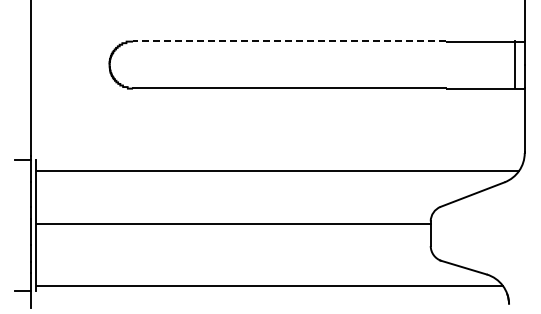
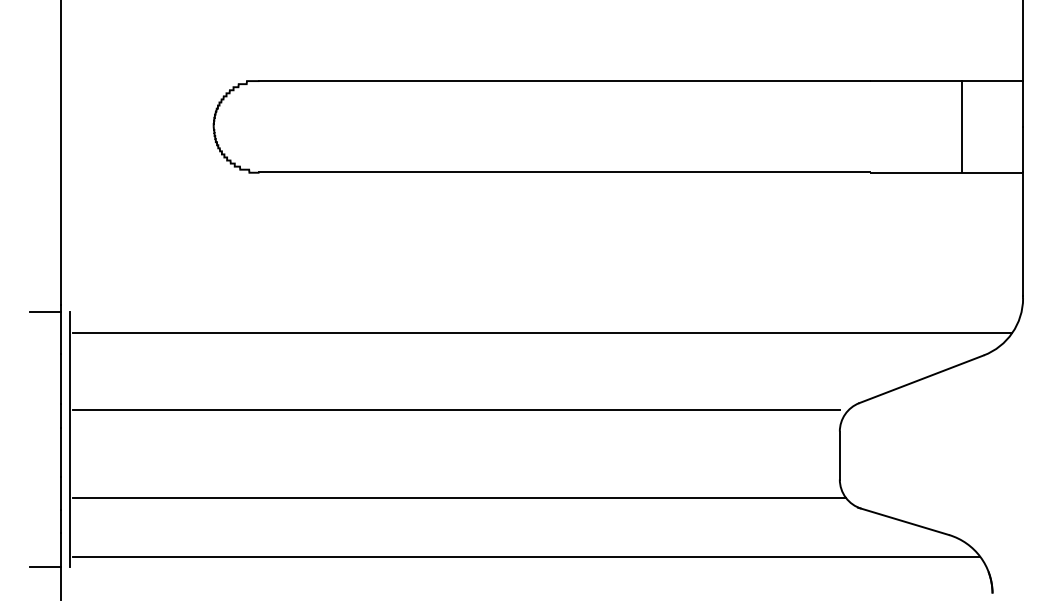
line: (289, 41) -> (564, 80), dashed -> solid
line: (515, 64) -> (962, 125), moved
line: (233, 224) -> (455, 410), moved
line: (235, 255) -> (459, 497), added

